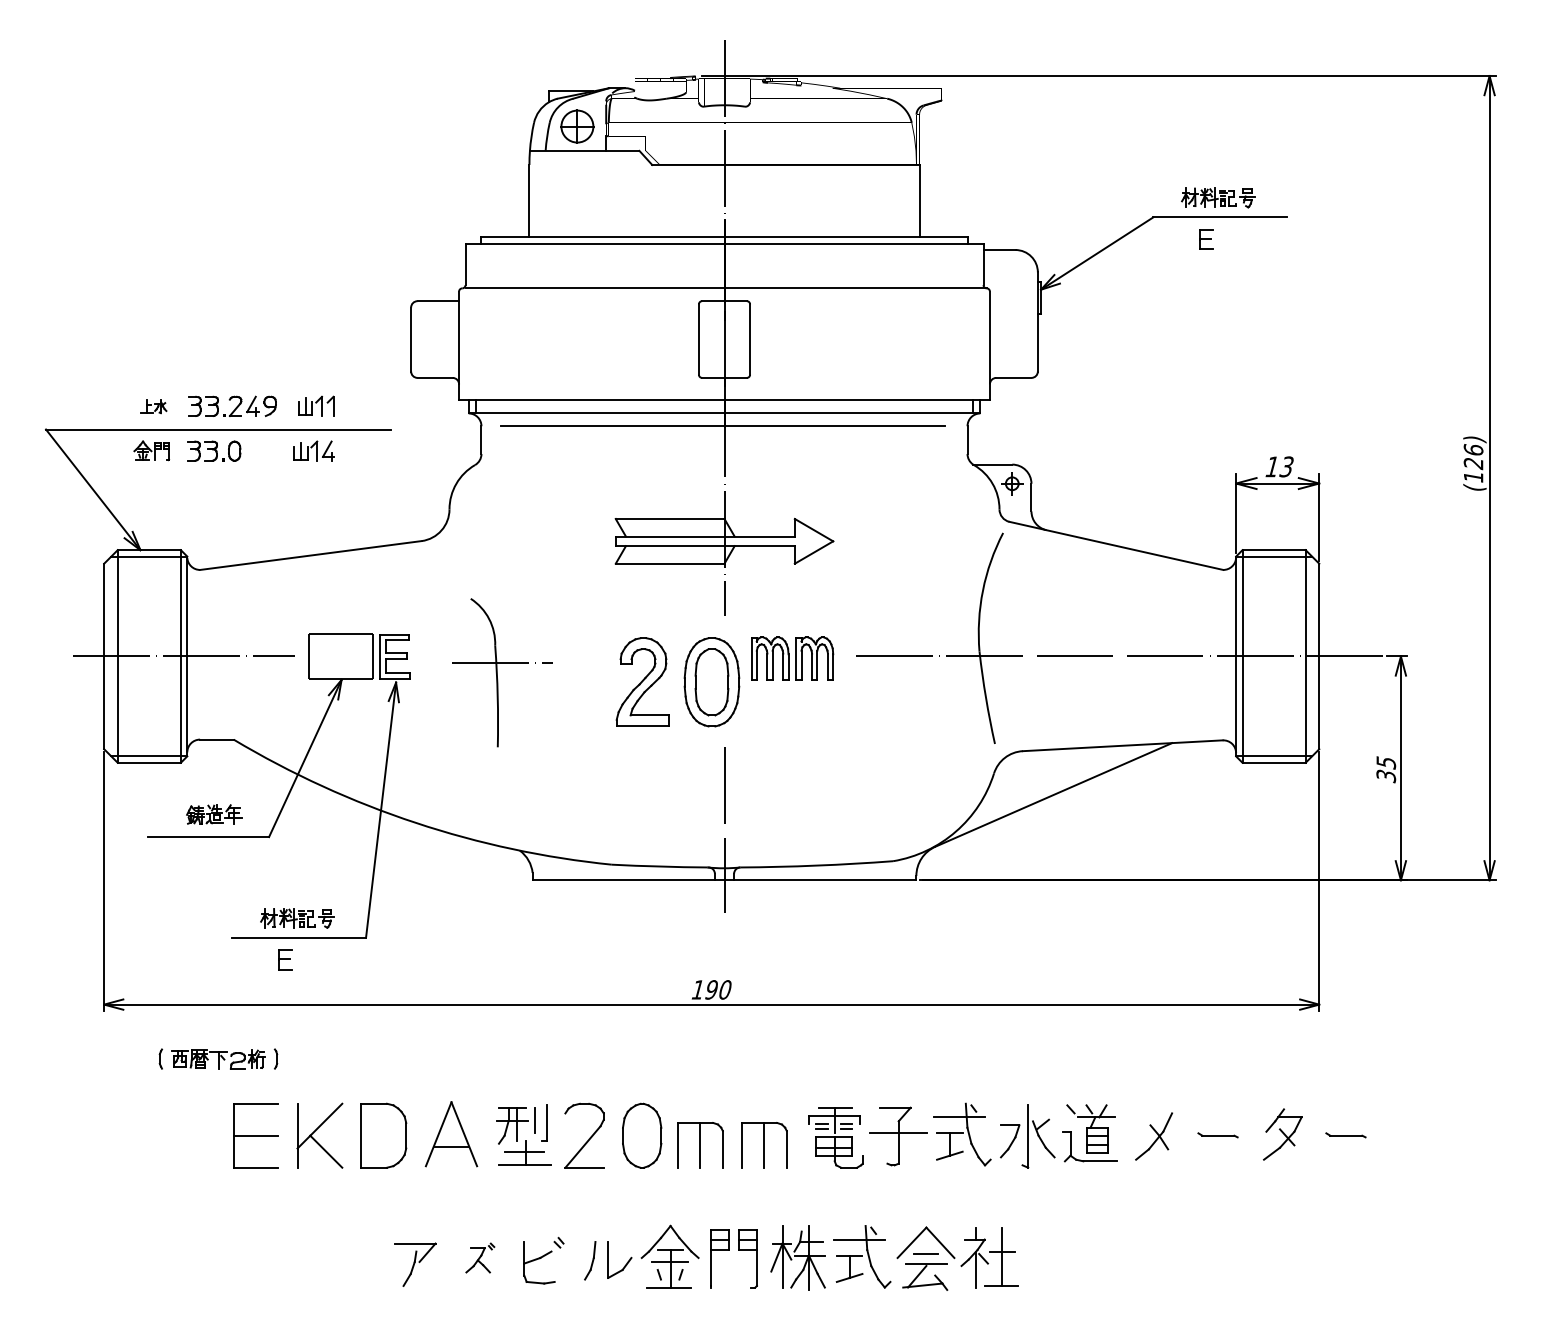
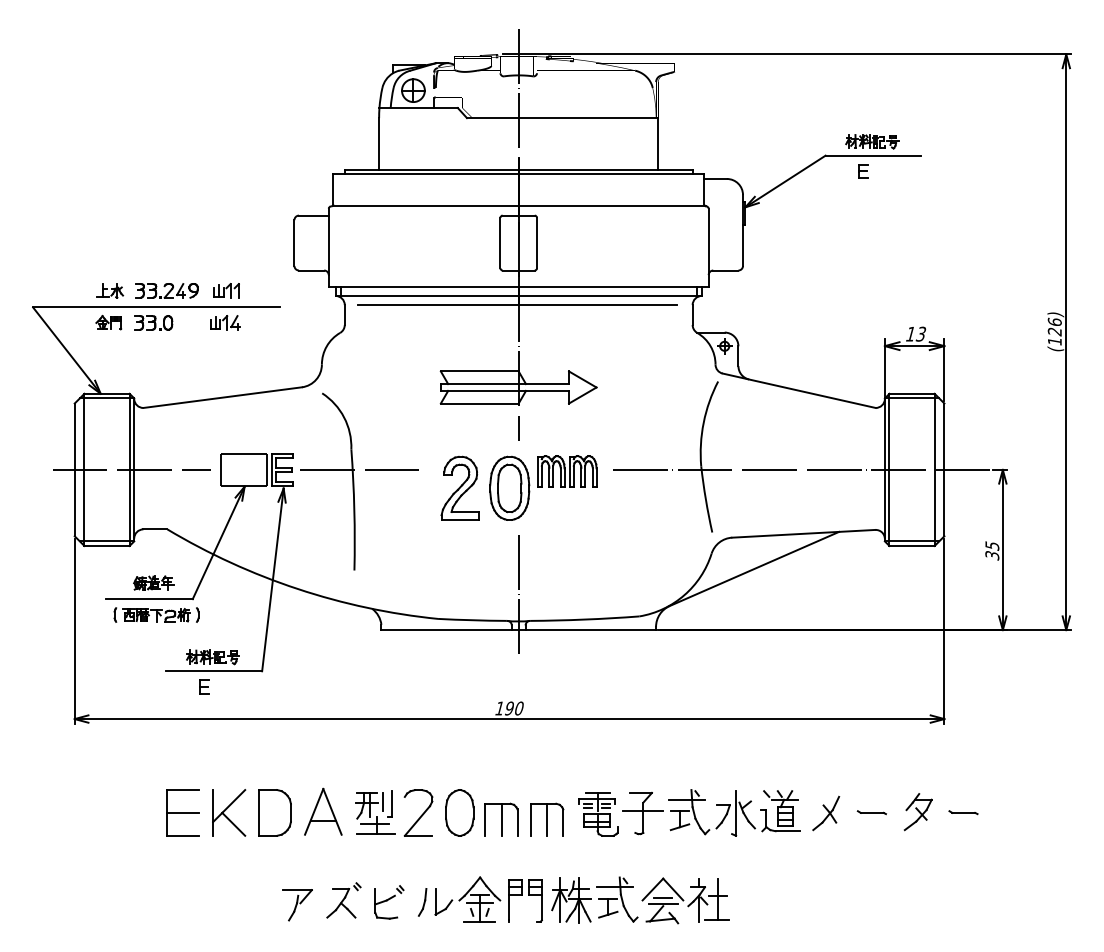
part: (154, 405) -> (110, 290), size x1.43
part: (502, 672) -> (359, 481), size x1.67
part: (218, 1058) -> (156, 614), moved
part: (479, 1258) -> (343, 900), size x1.67

